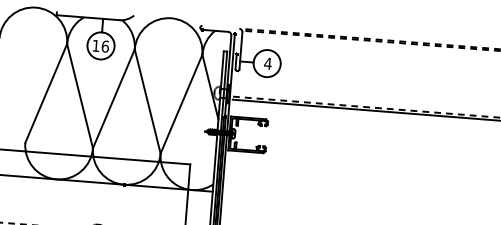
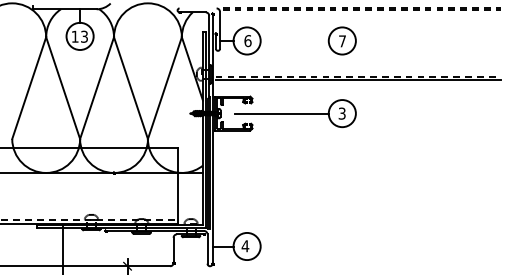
text: (105, 46) -> (84, 36), 16 -> 13
text: (267, 64) -> (247, 41), 4 -> 6
part: (361, 70) -> (341, 40), added
part: (309, 139) -> (295, 113), added

